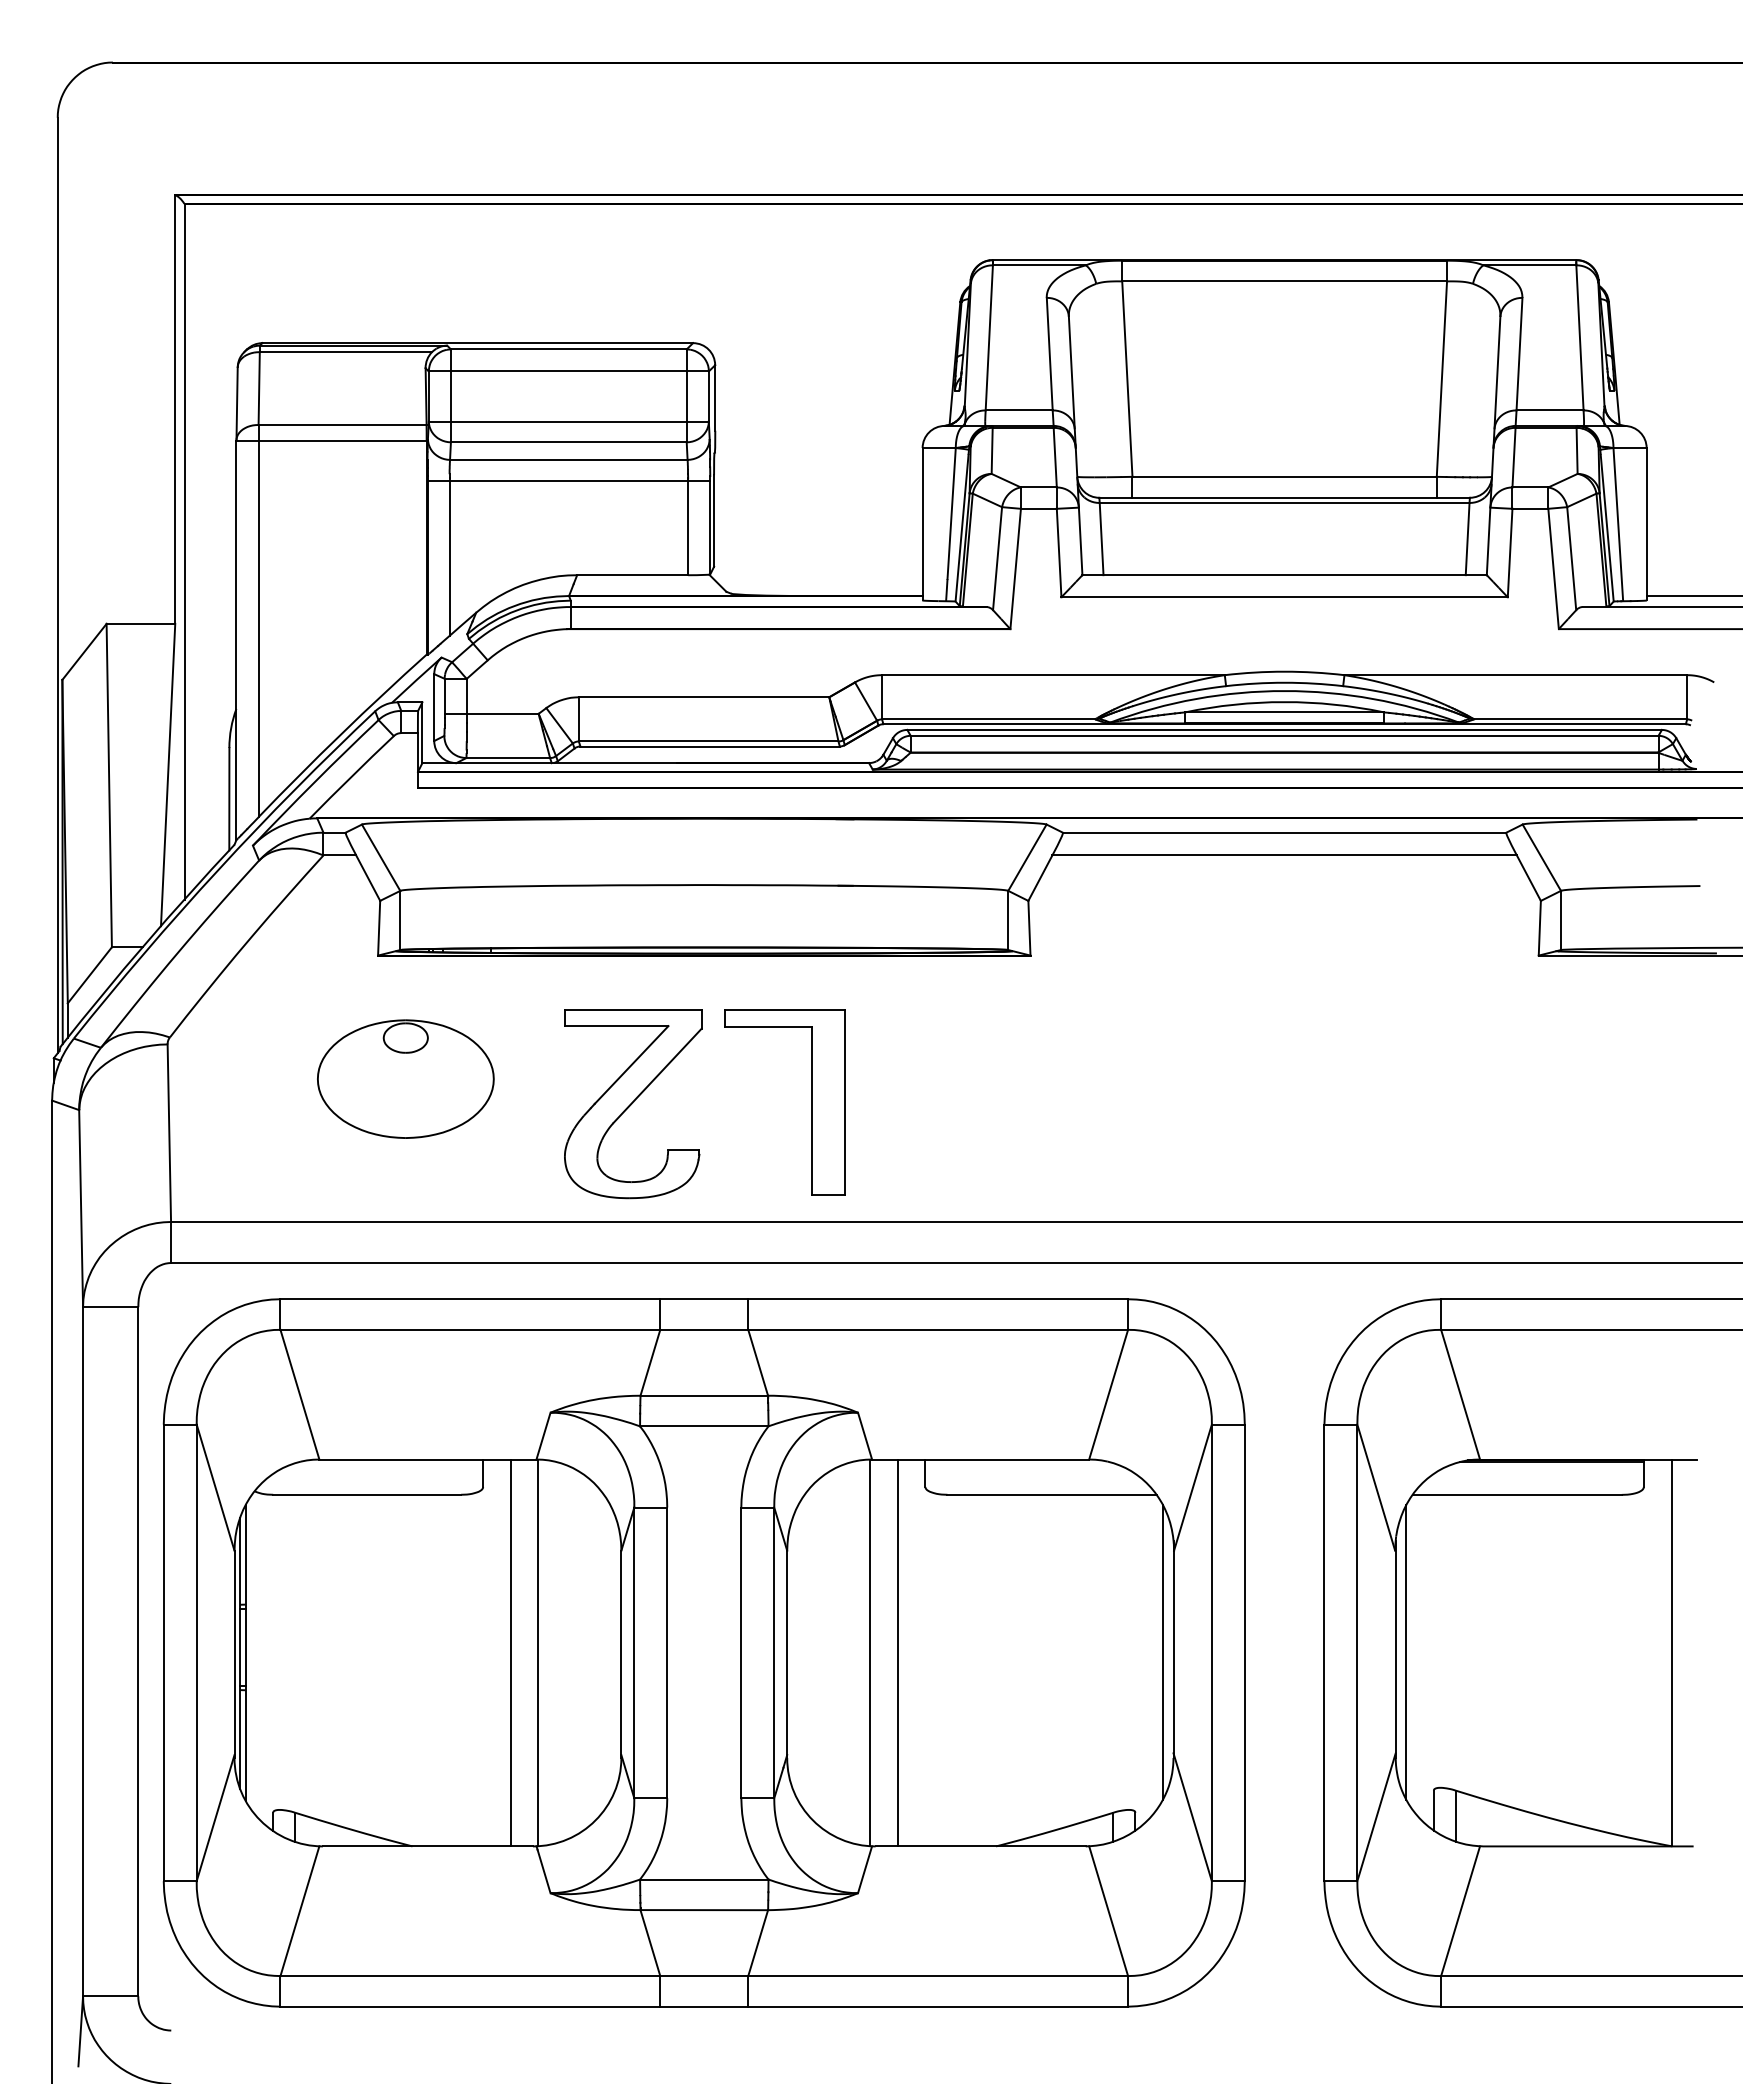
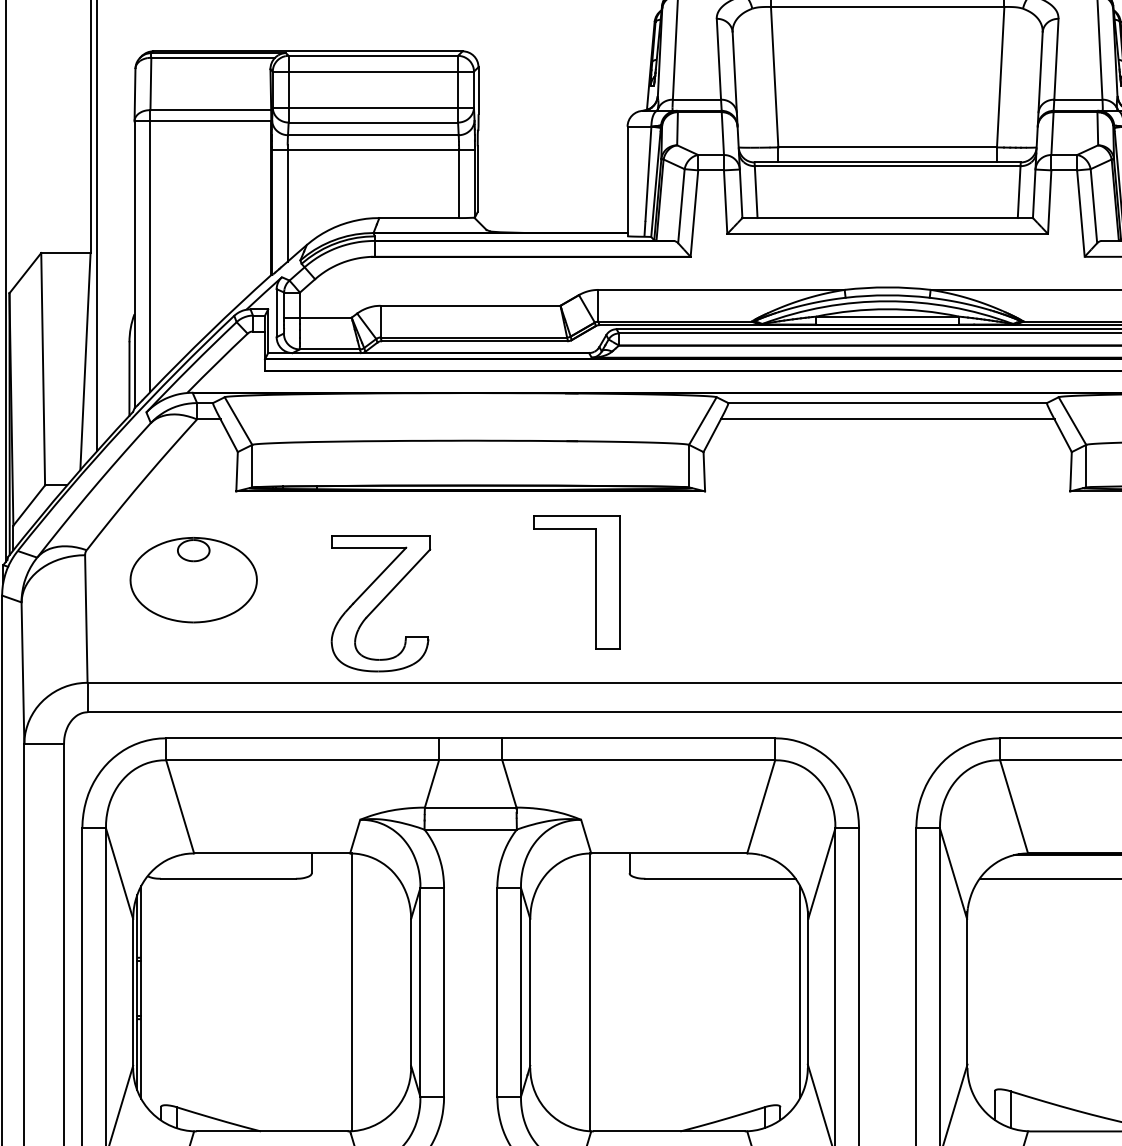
part: (405, 1078) -> (193, 579), moved
part: (811, 1102) -> (595, 582), moved
part: (633, 1104) -> (381, 604), moved
line: (510, 1652) -> (331, 992), removed
line: (897, 1652) -> (609, 992), removed
line: (1406, 1652) -> (975, 992), removed

